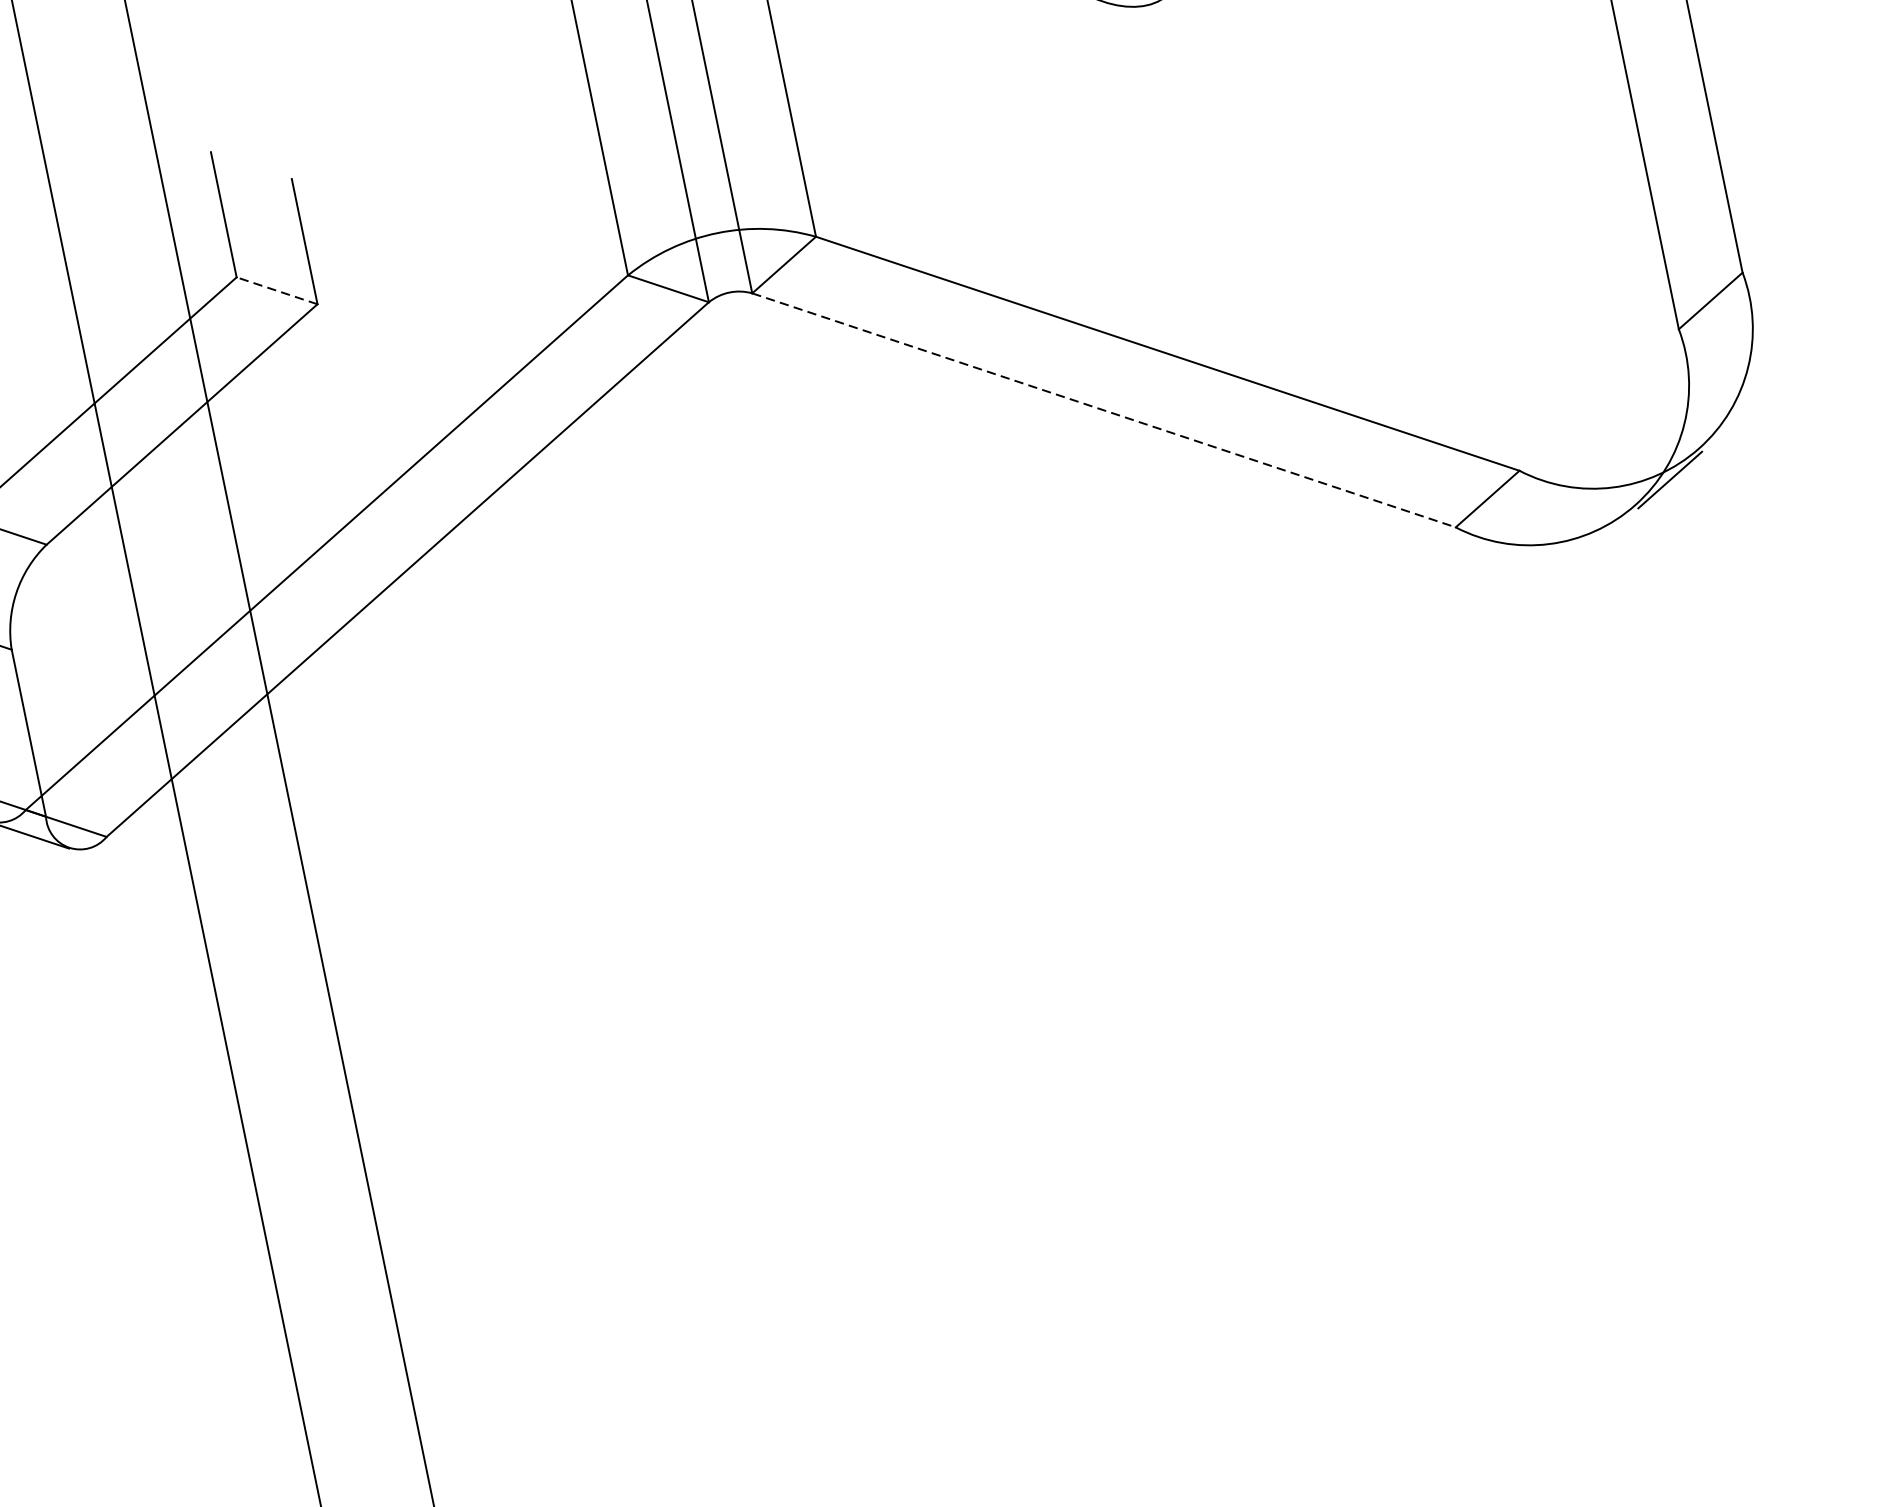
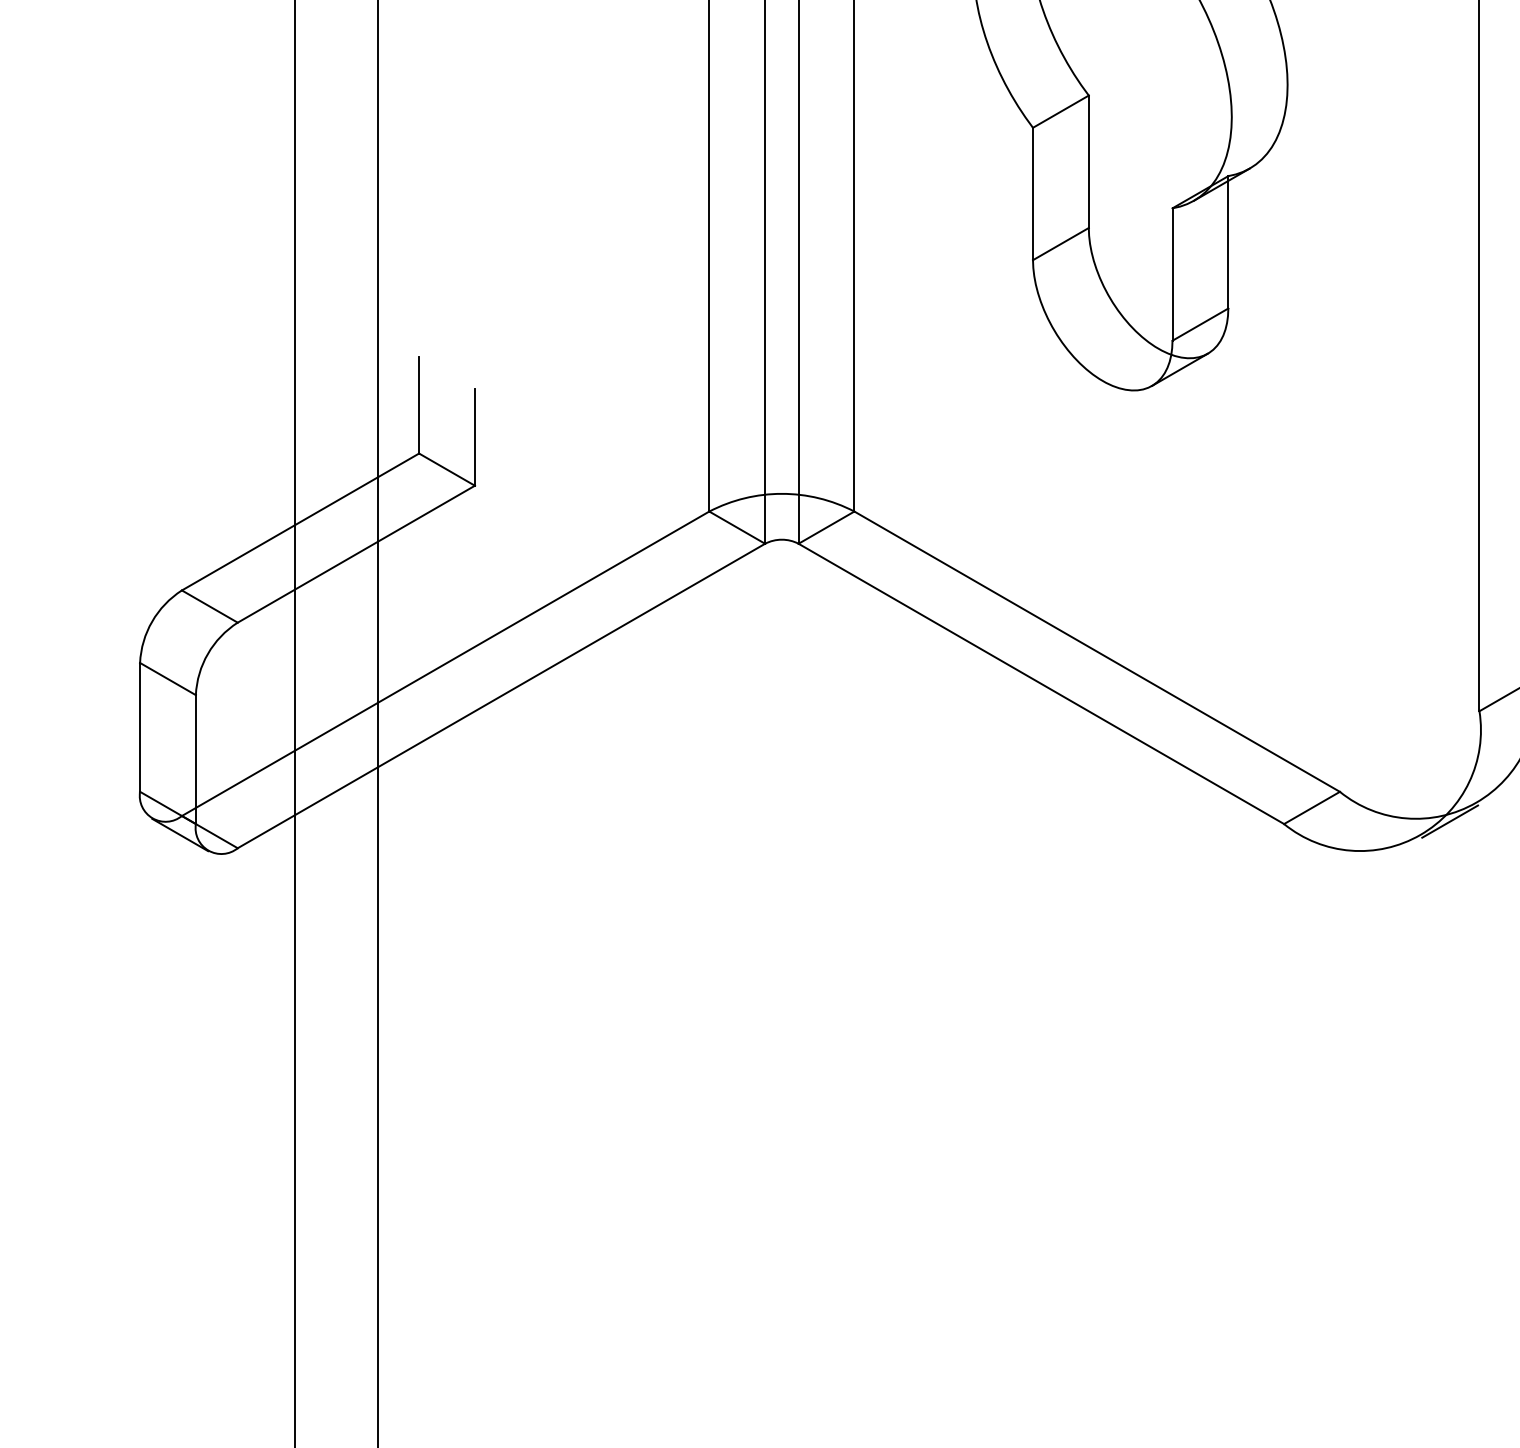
line: (276, 290) -> (446, 469), dashed -> solid
line: (1104, 411) -> (1041, 684), dashed -> solid

